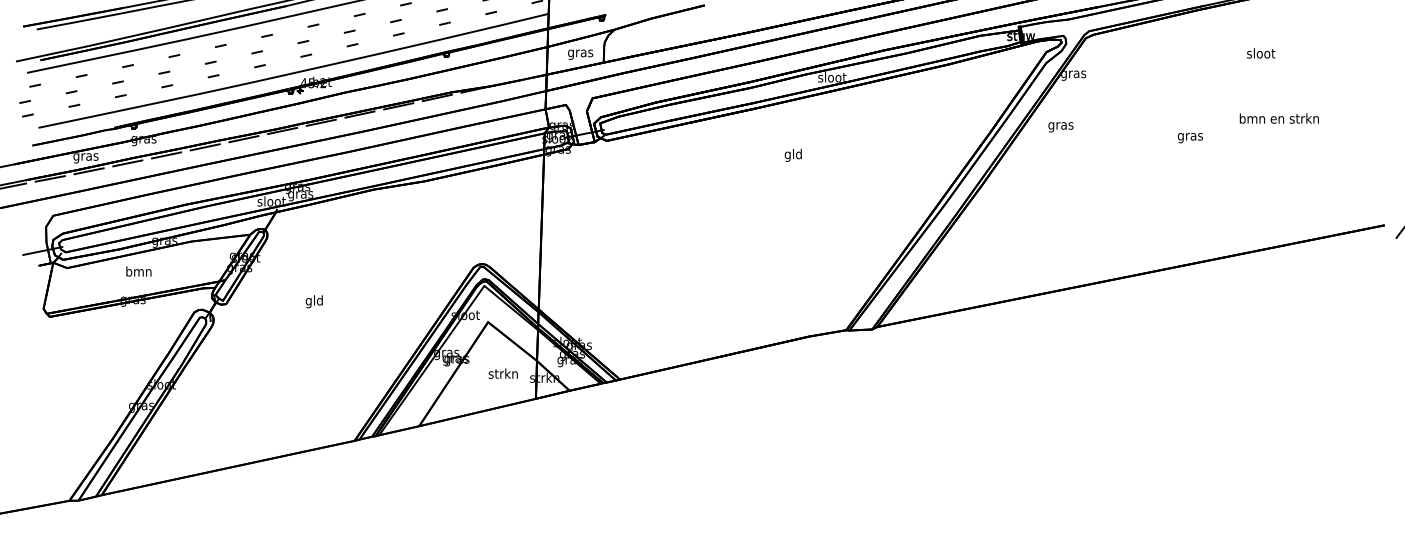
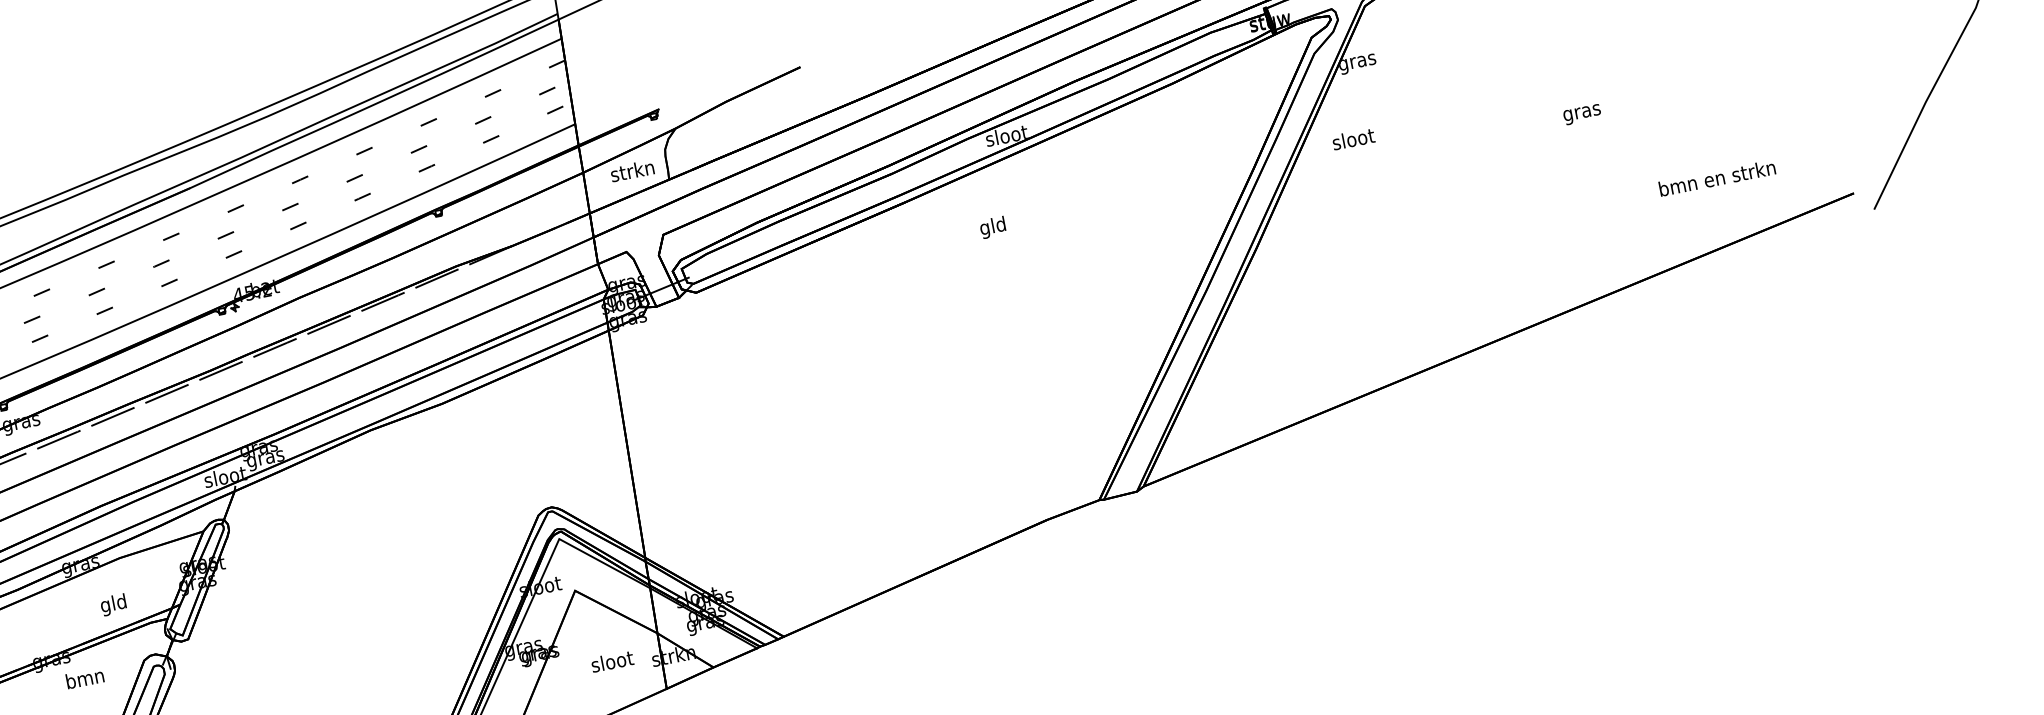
text: (579, 53) -> (631, 173), gras -> strkn
text: (1278, 118) -> (1716, 178), moved
text: (1060, 125) -> (1352, 140), gras -> sloot
text: (1189, 138) -> (1581, 115), moved
text: (792, 154) -> (991, 226), moved
text: (138, 271) -> (84, 678), moved
text: (313, 301) -> (112, 604), moved
text: (502, 373) -> (610, 661), strkn -> sloot

